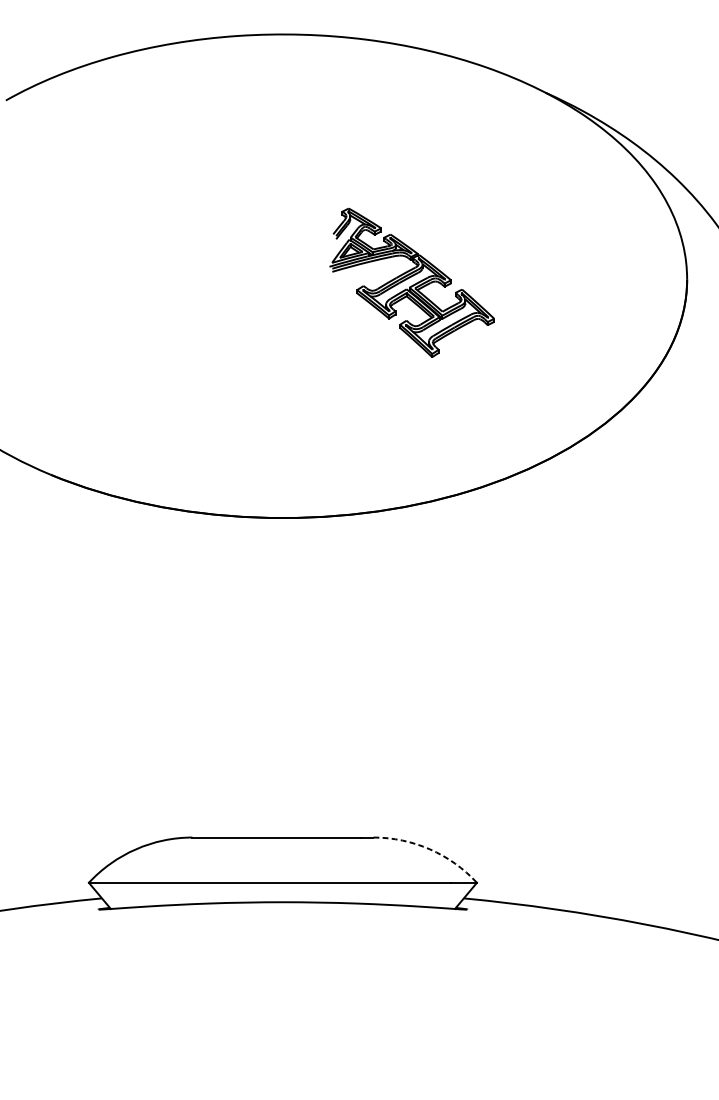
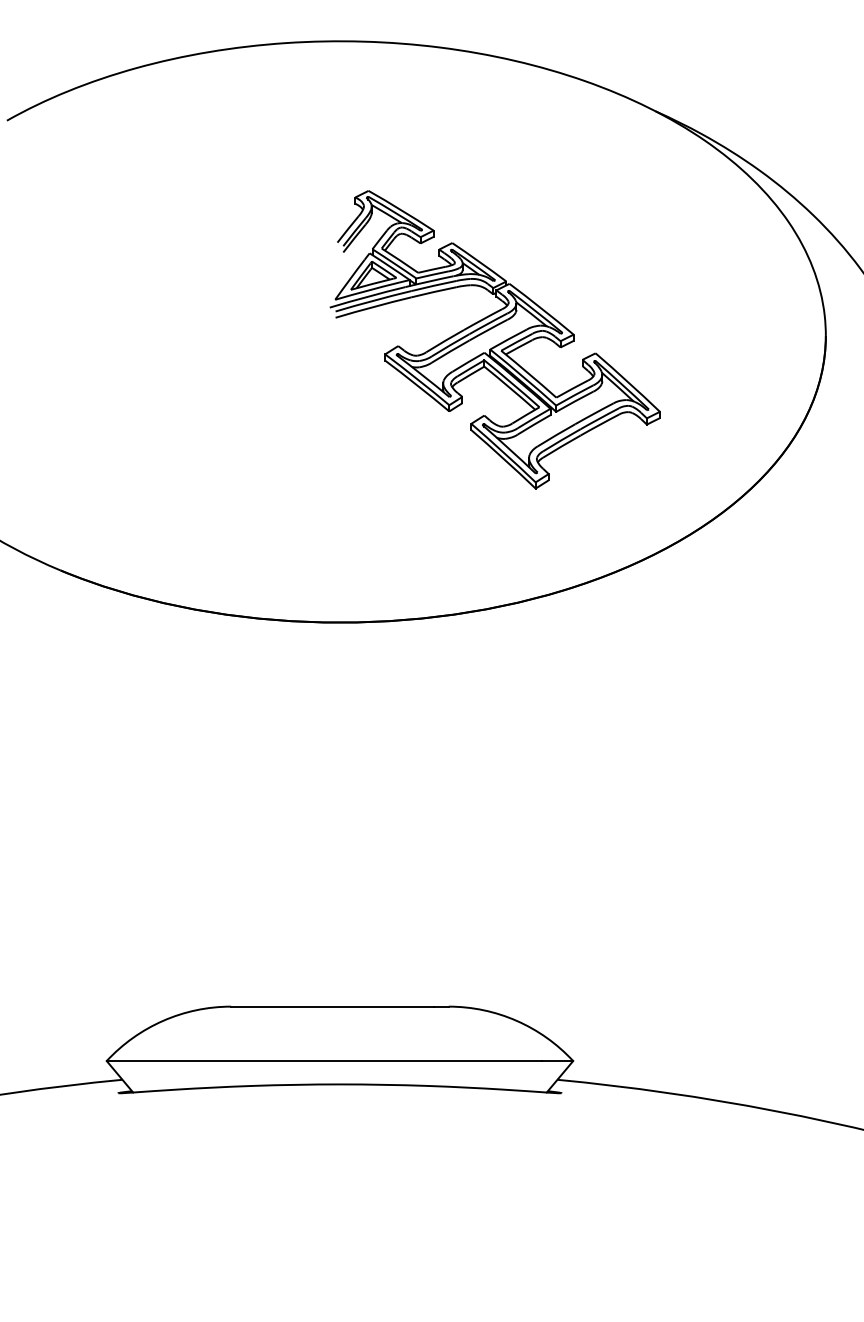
part: (411, 282) -> (494, 339), size x1.67
arc: (429, 849) -> (516, 1020), dashed -> solid

